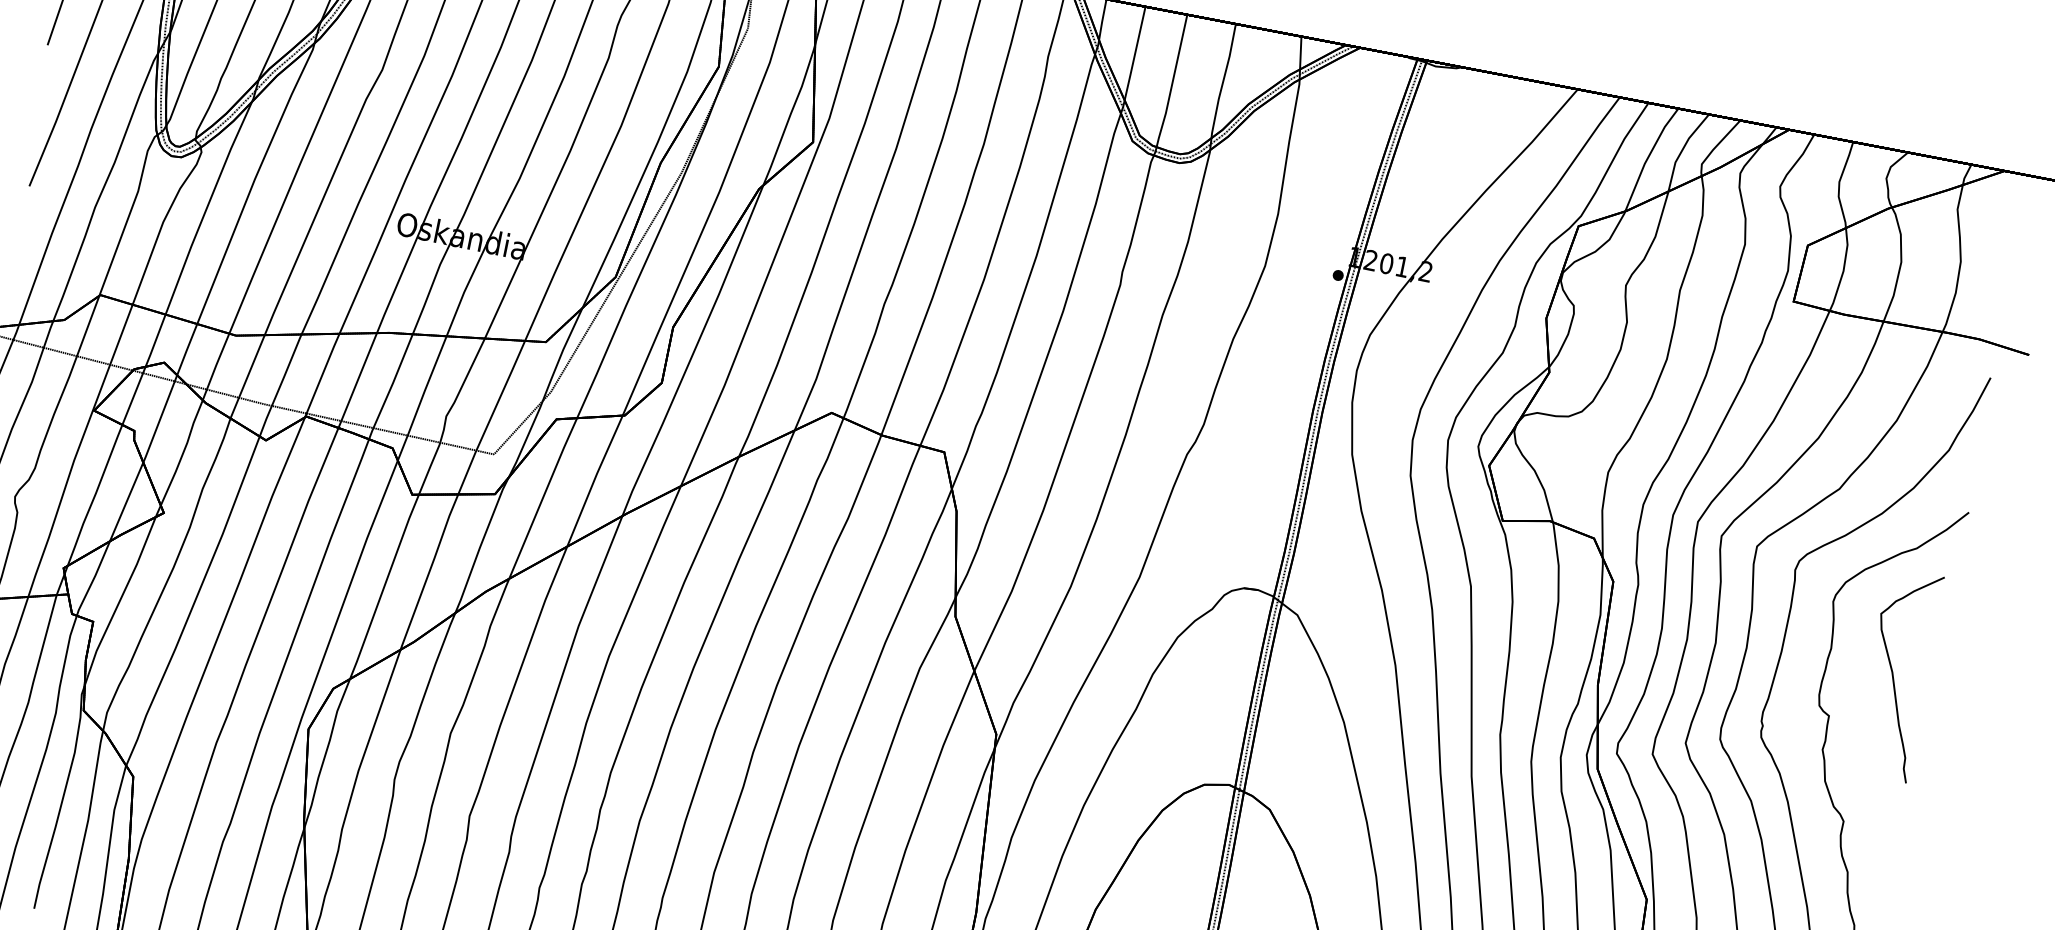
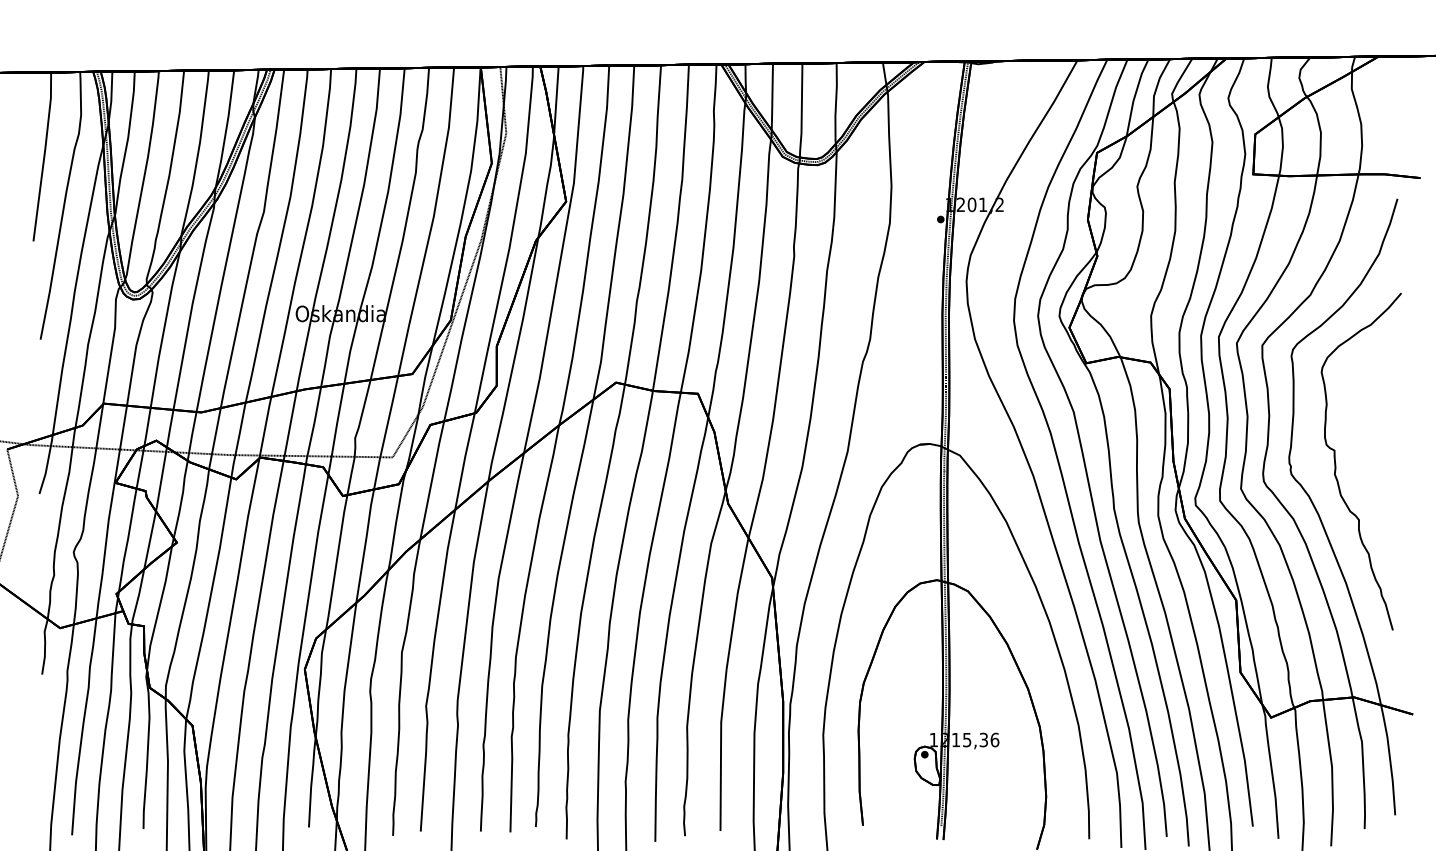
curve: (1894, 676) -> (1373, 414), removed

